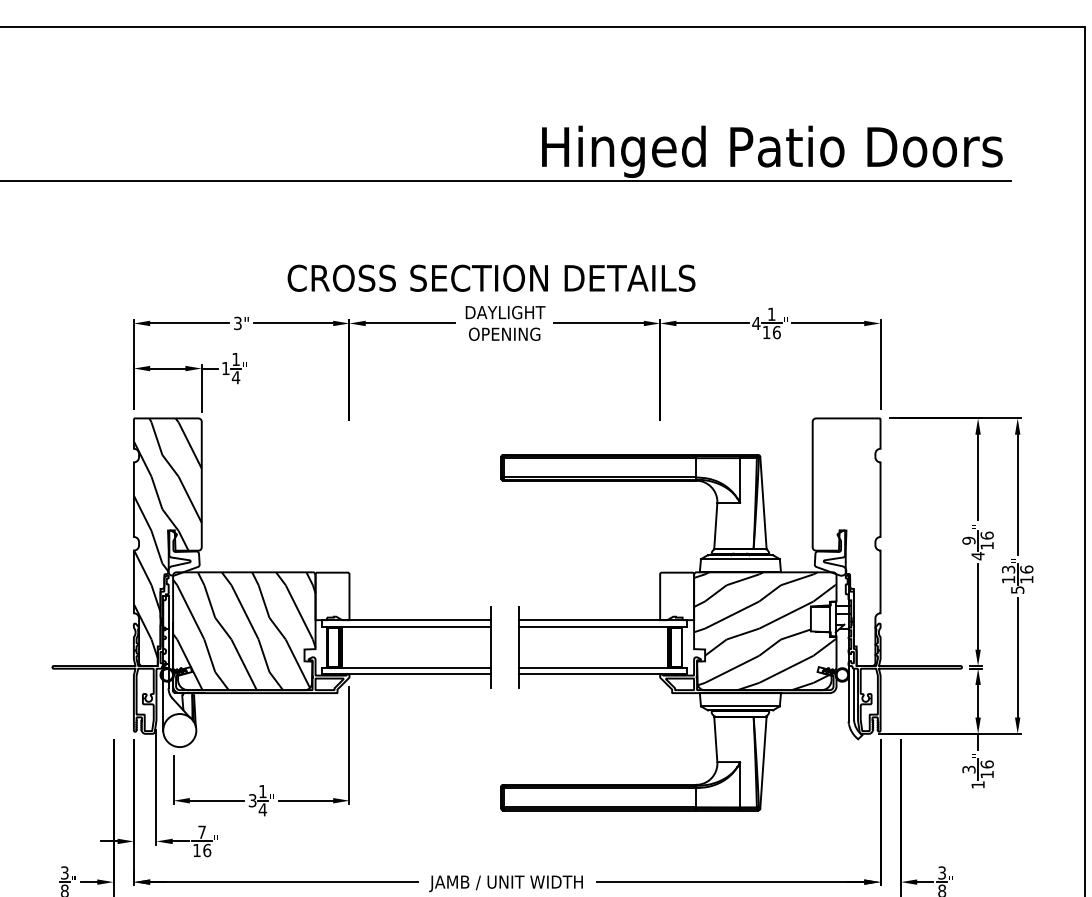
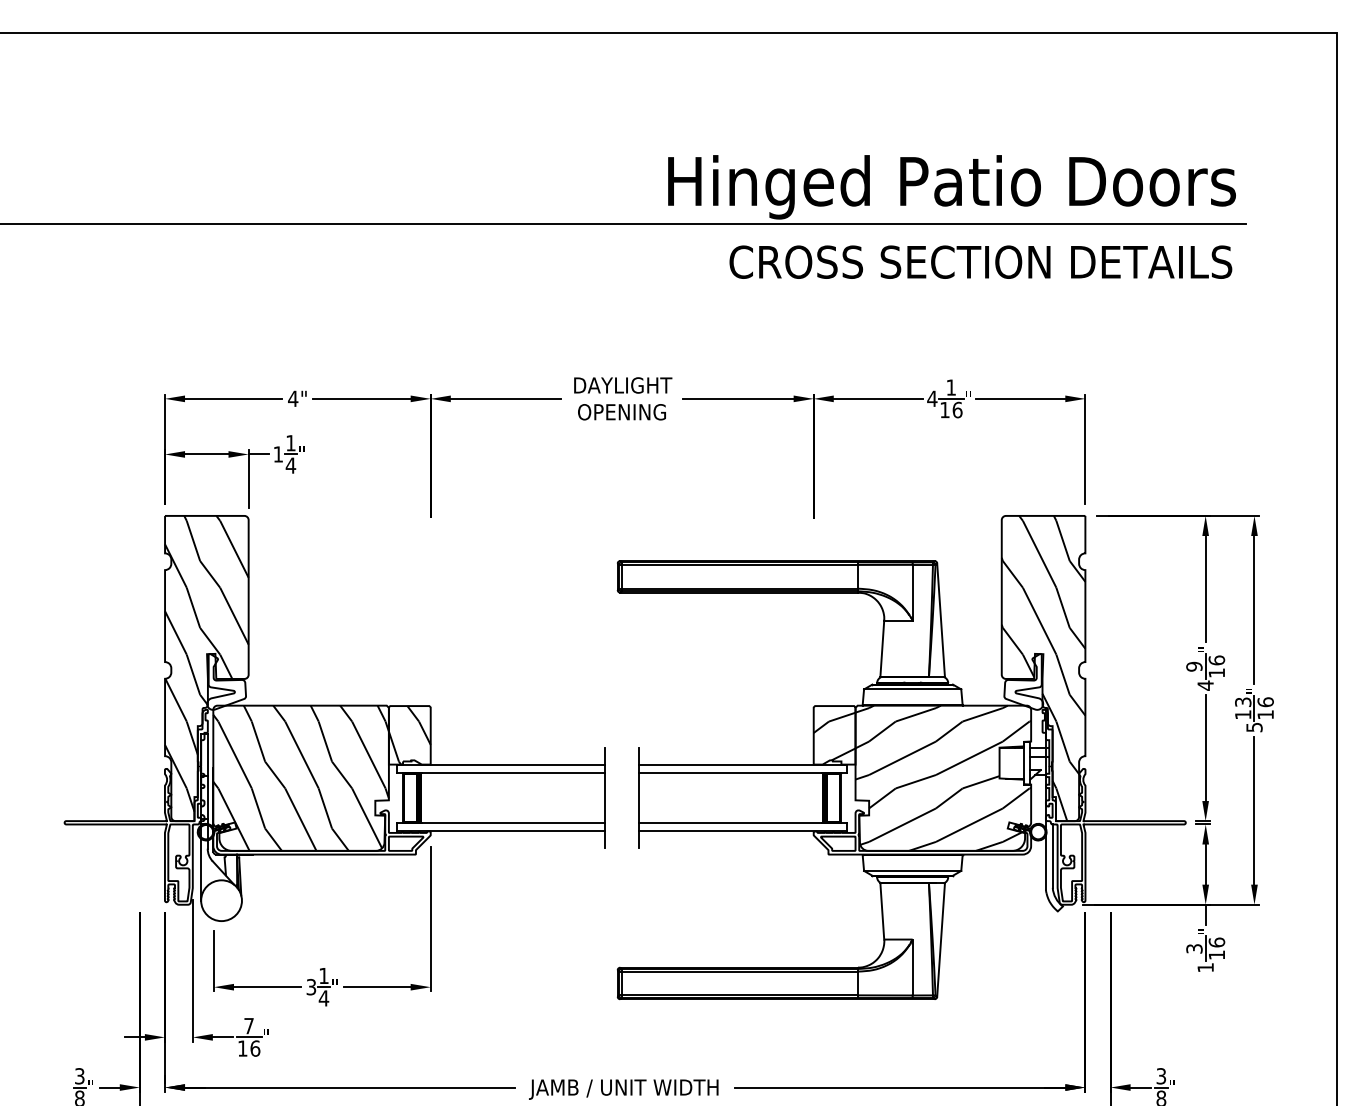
text: (491, 277) -> (980, 261), moved
text: (238, 323) -> (293, 398), 3" -> 4"
hatch: (846, 542) -> (1043, 668), added
hatch: (332, 596) -> (409, 735), added
hatch: (677, 597) -> (834, 736), added

